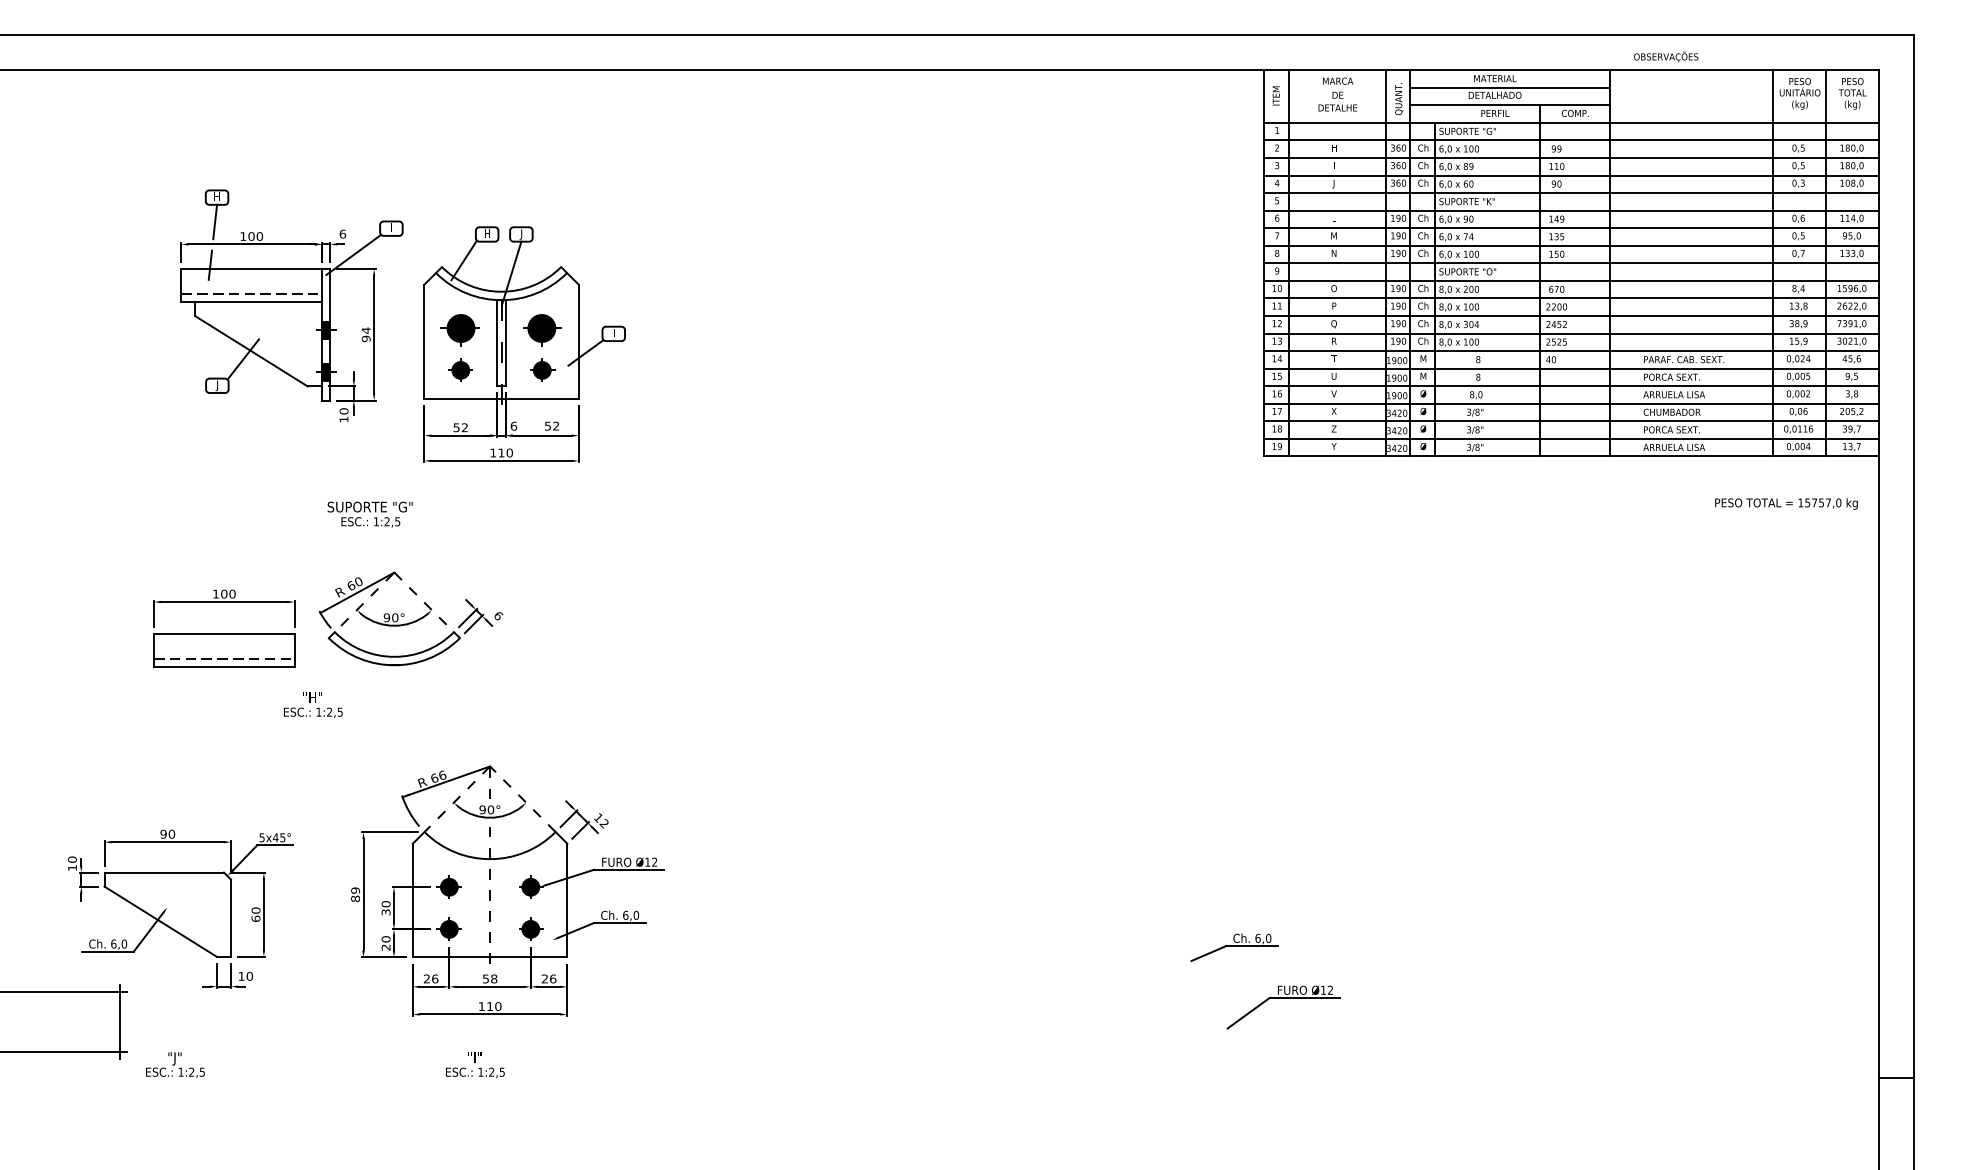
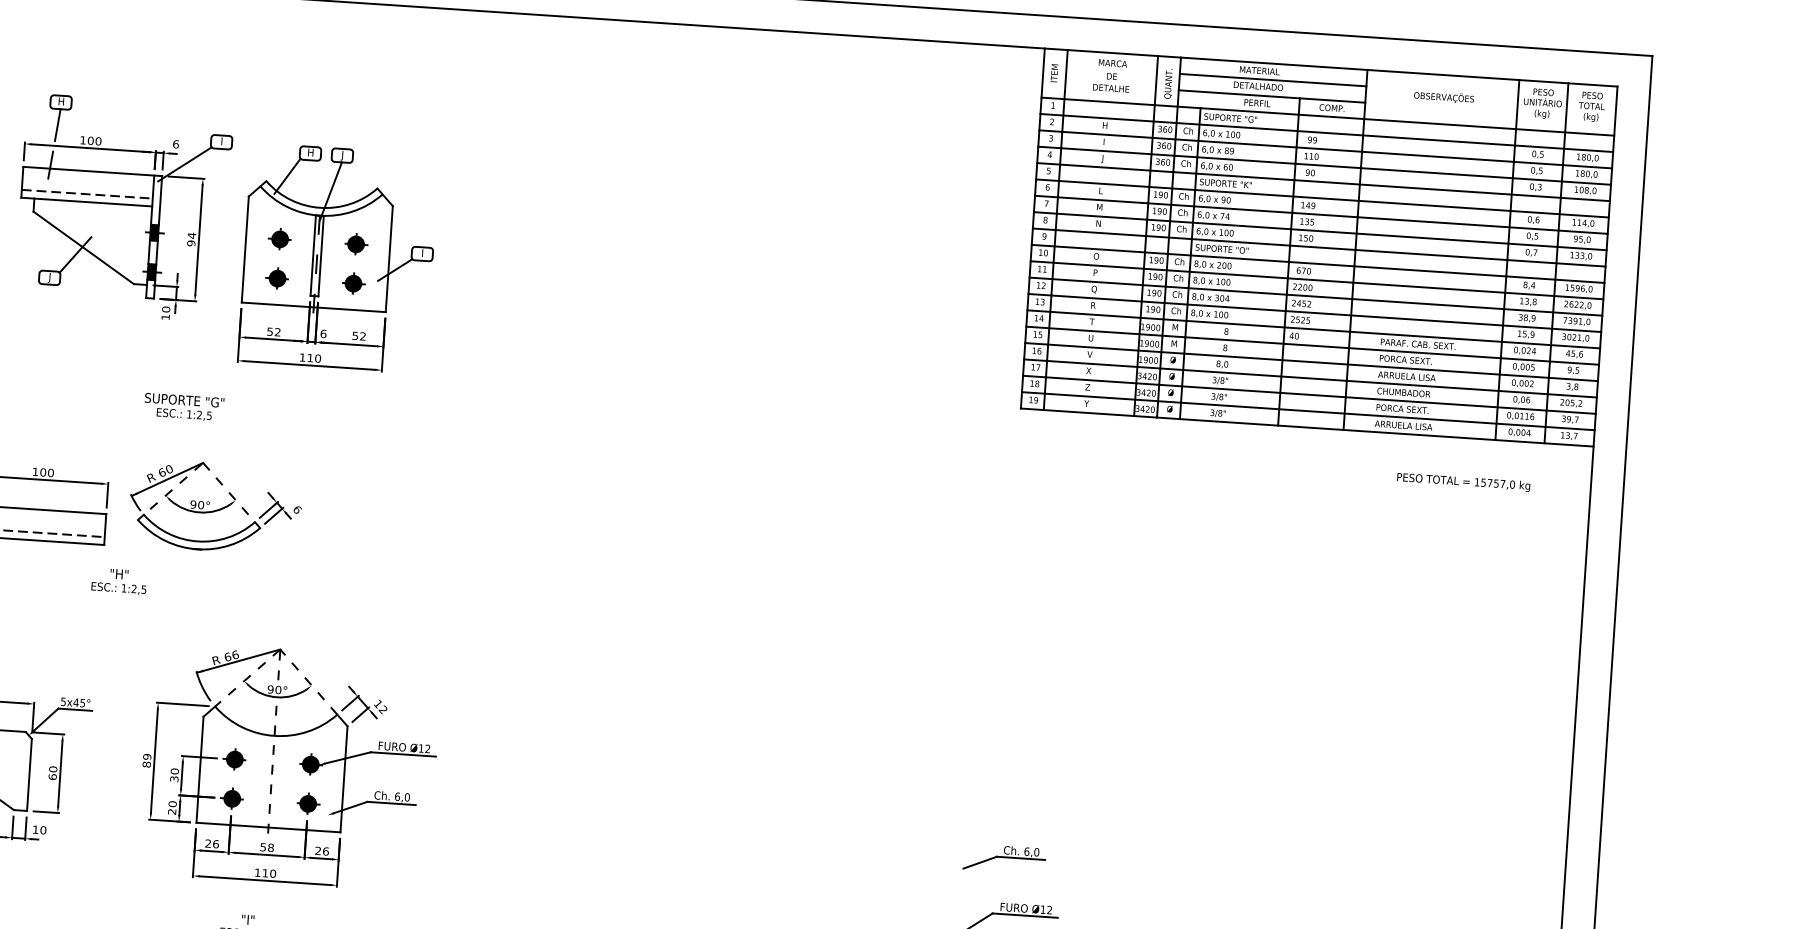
text: (1666, 56) -> (1444, 96), moved
part: (460, 327) -> (279, 238), size x0.62
part: (542, 327) -> (356, 243), size x0.62
text: (1786, 503) -> (1463, 481), moved
part: (1234, 947) -> (1004, 858), moved

